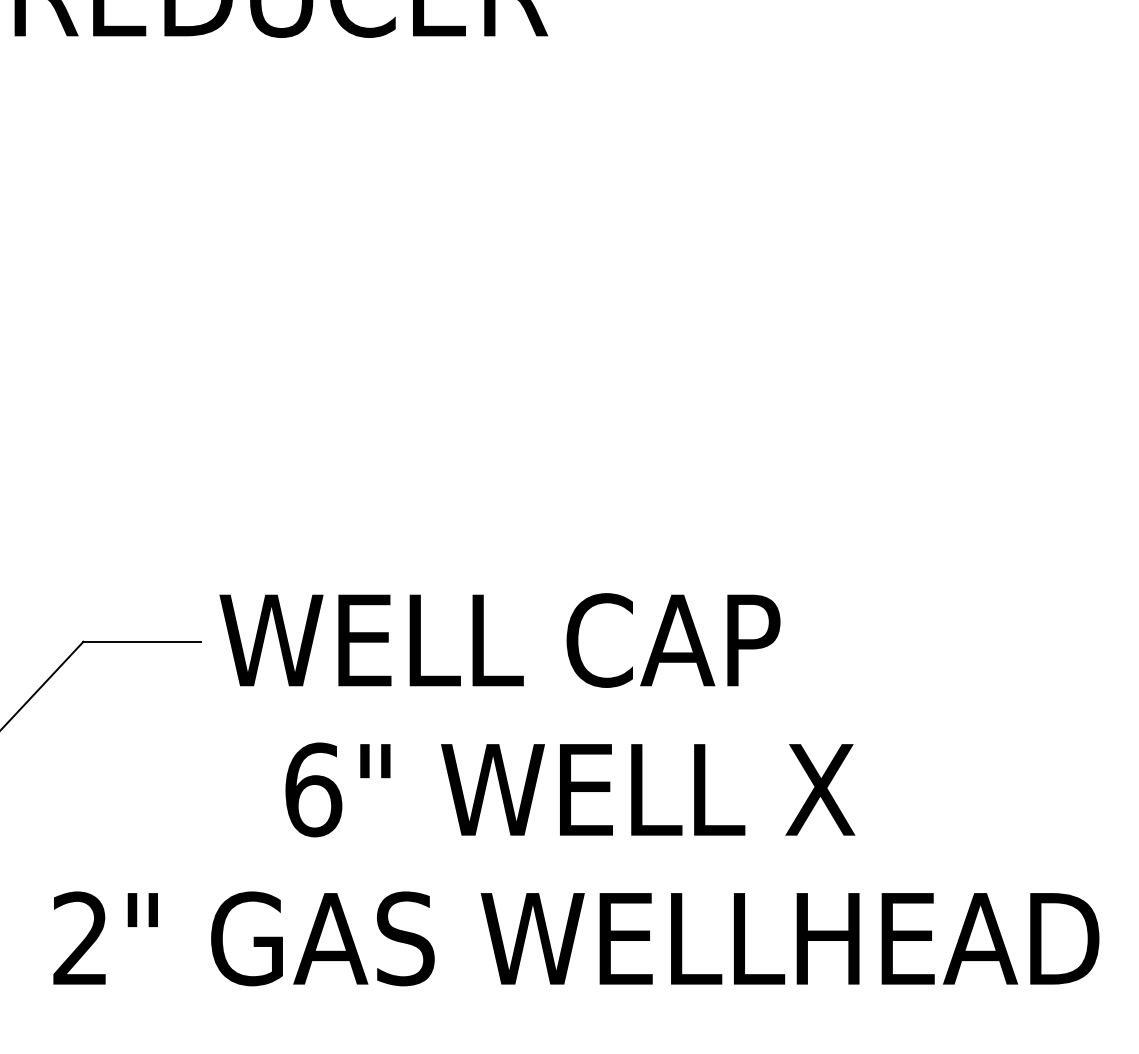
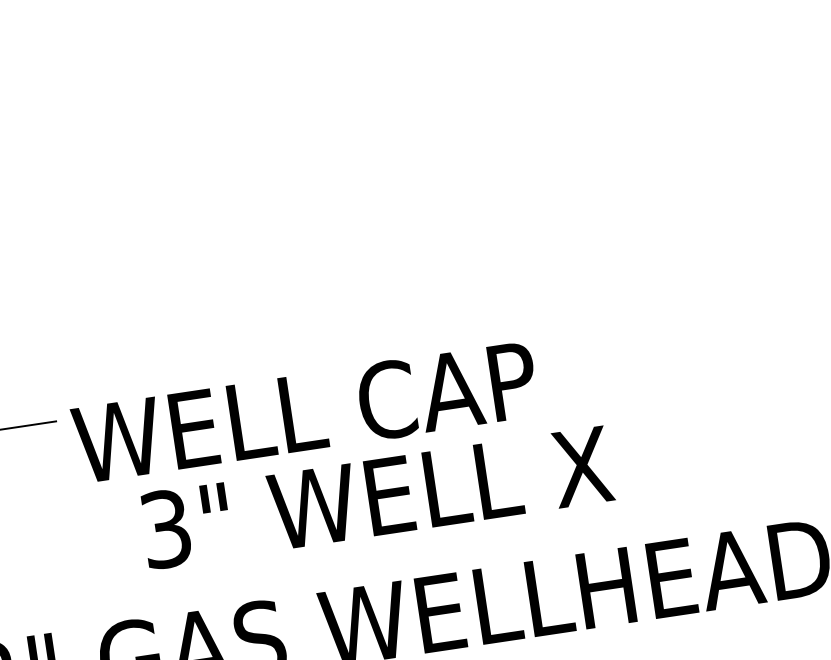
text: (499, 640) -> (304, 412), moved
text: (313, 789) -> (166, 528), 6" -> 3"

